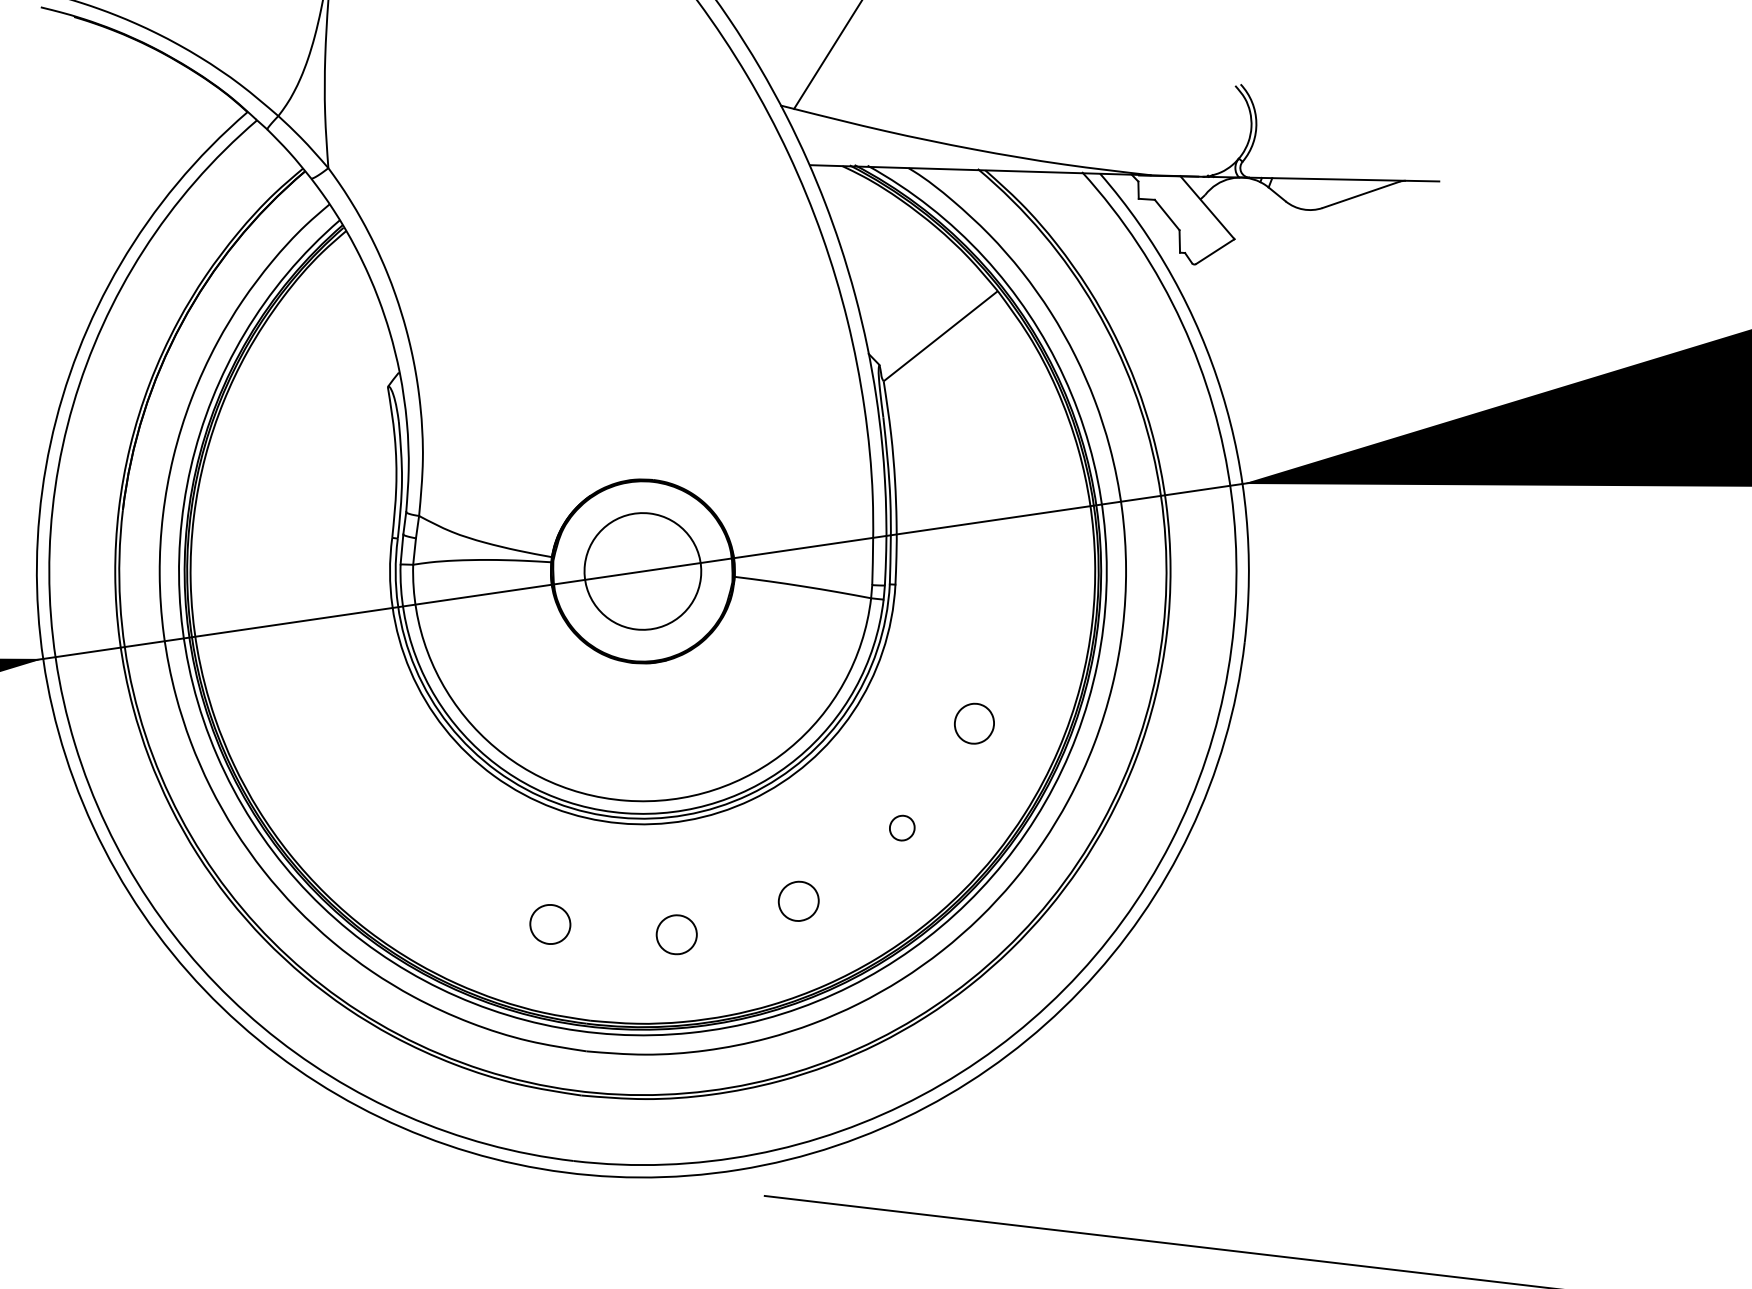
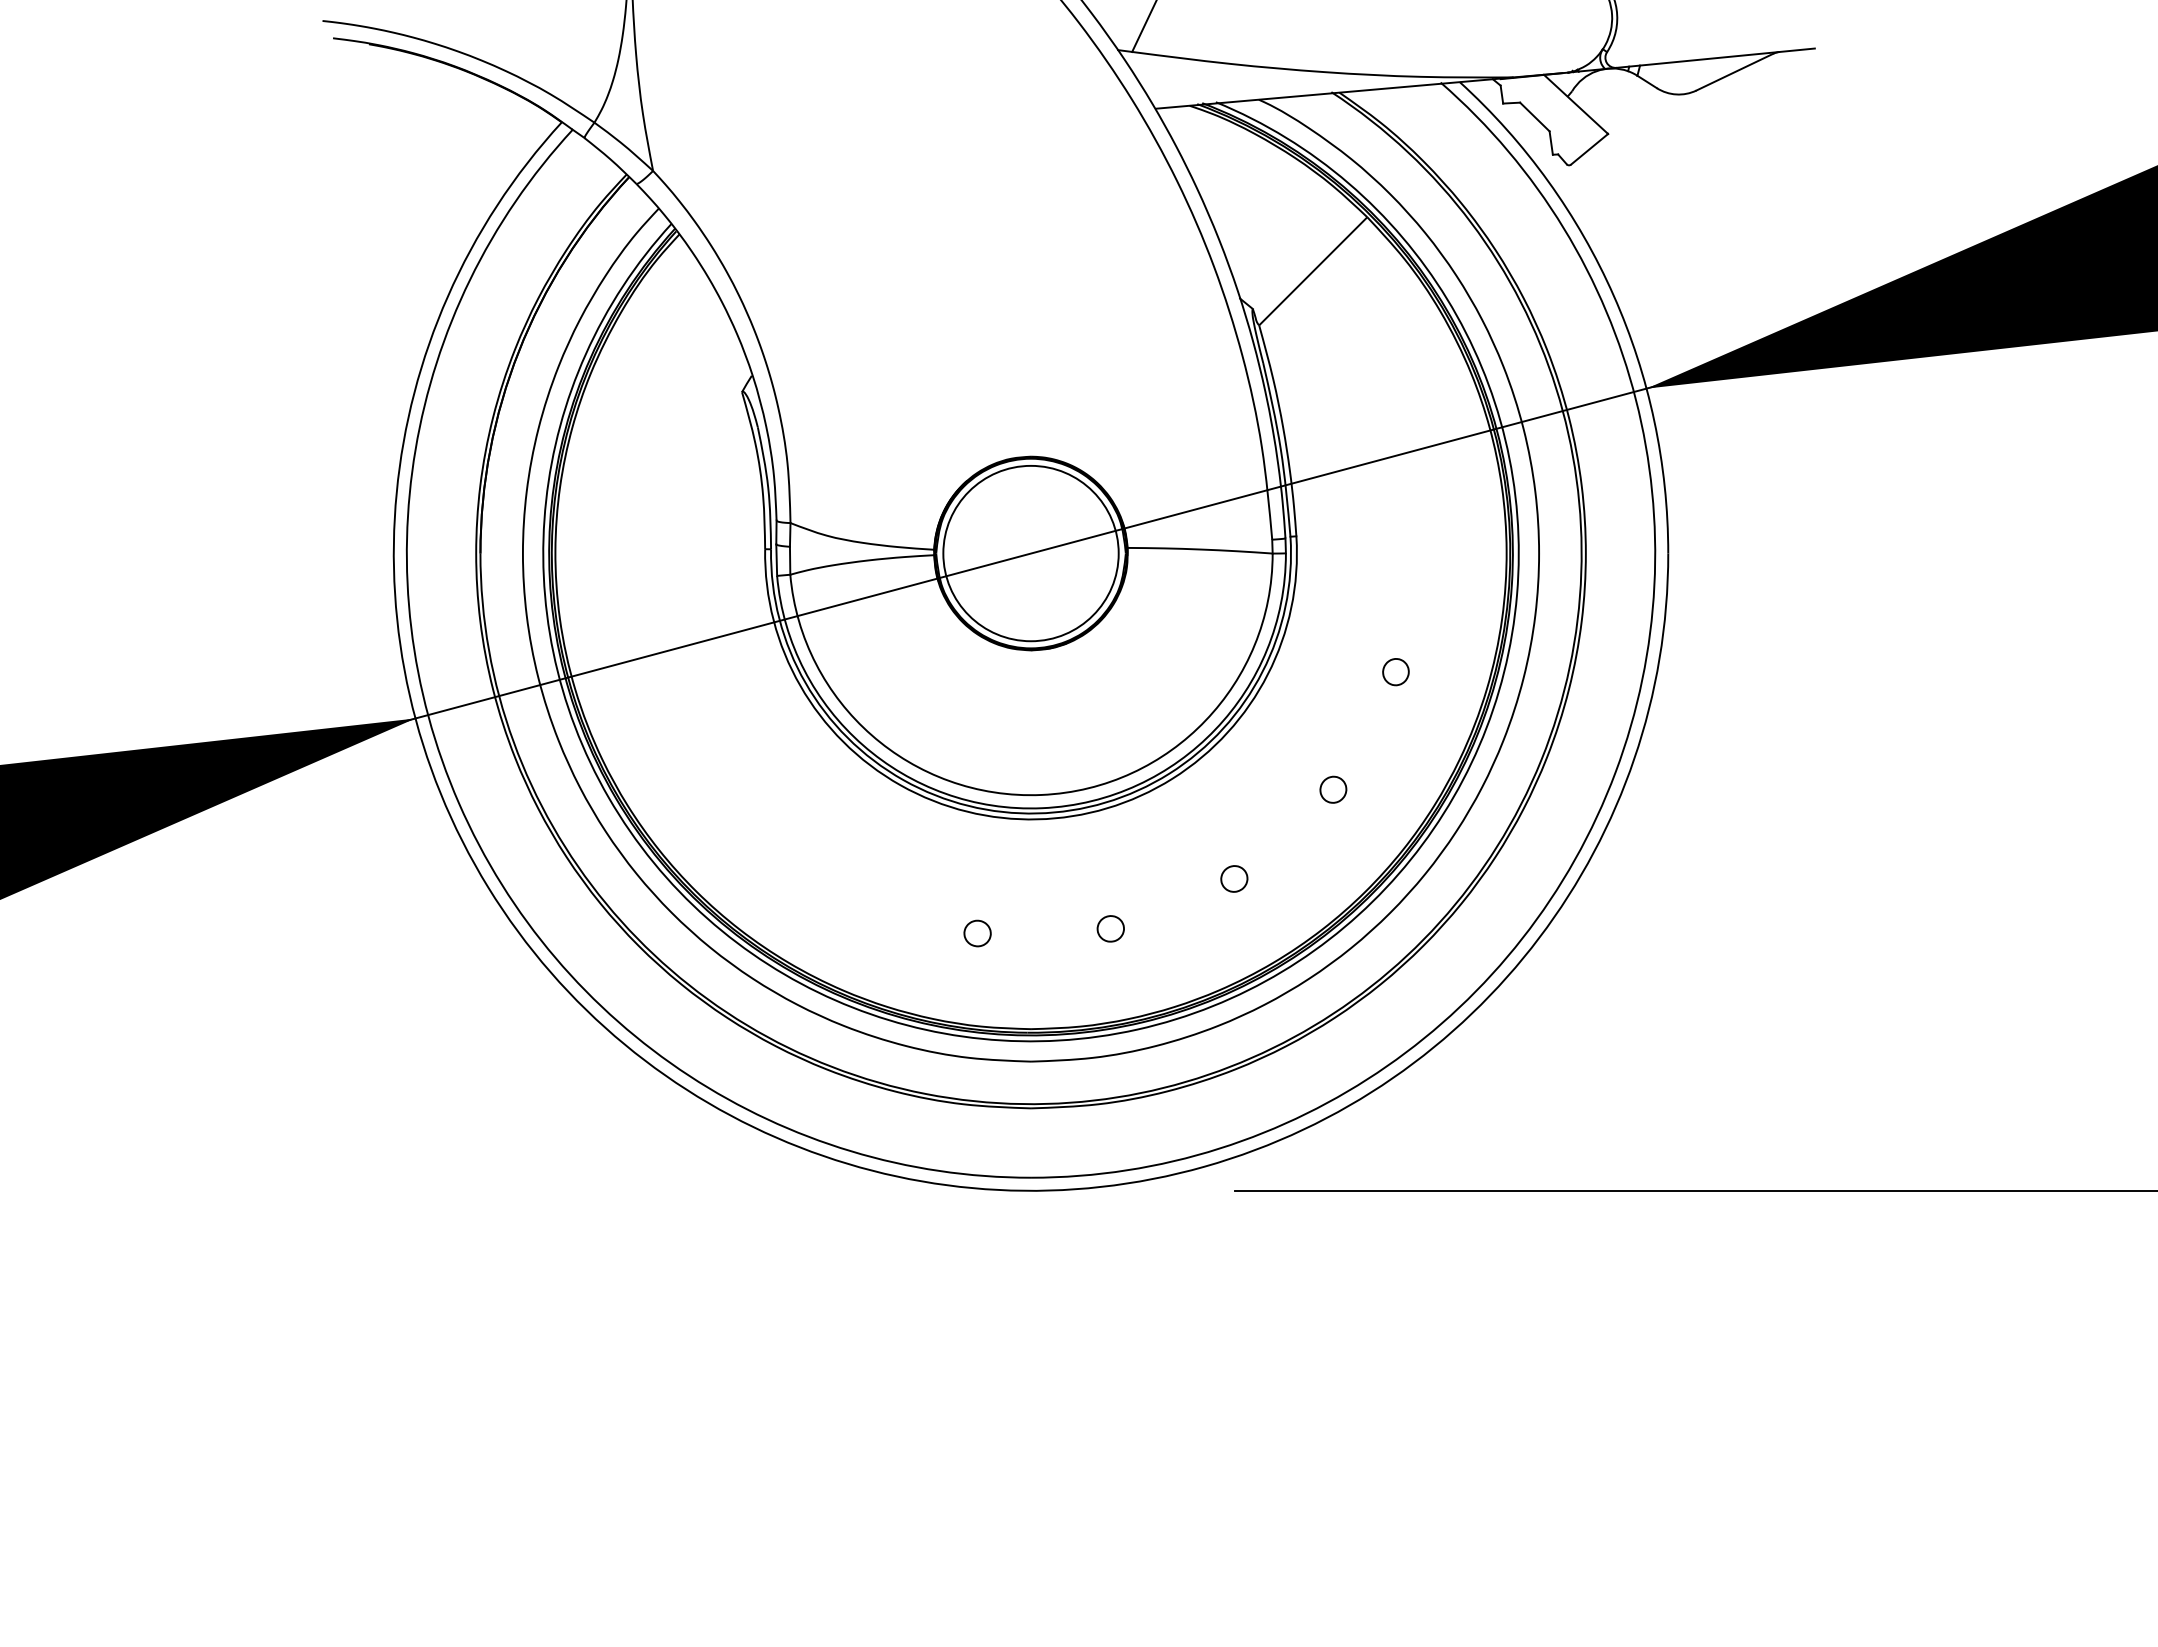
circle: (642, 571) -> (1030, 553), size x1.43
part: (973, 724) -> (1395, 672), size x0.62
part: (799, 900) -> (1234, 878), size x0.62
part: (550, 924) -> (977, 933), size x0.62
part: (676, 934) -> (1110, 928), size x0.62

